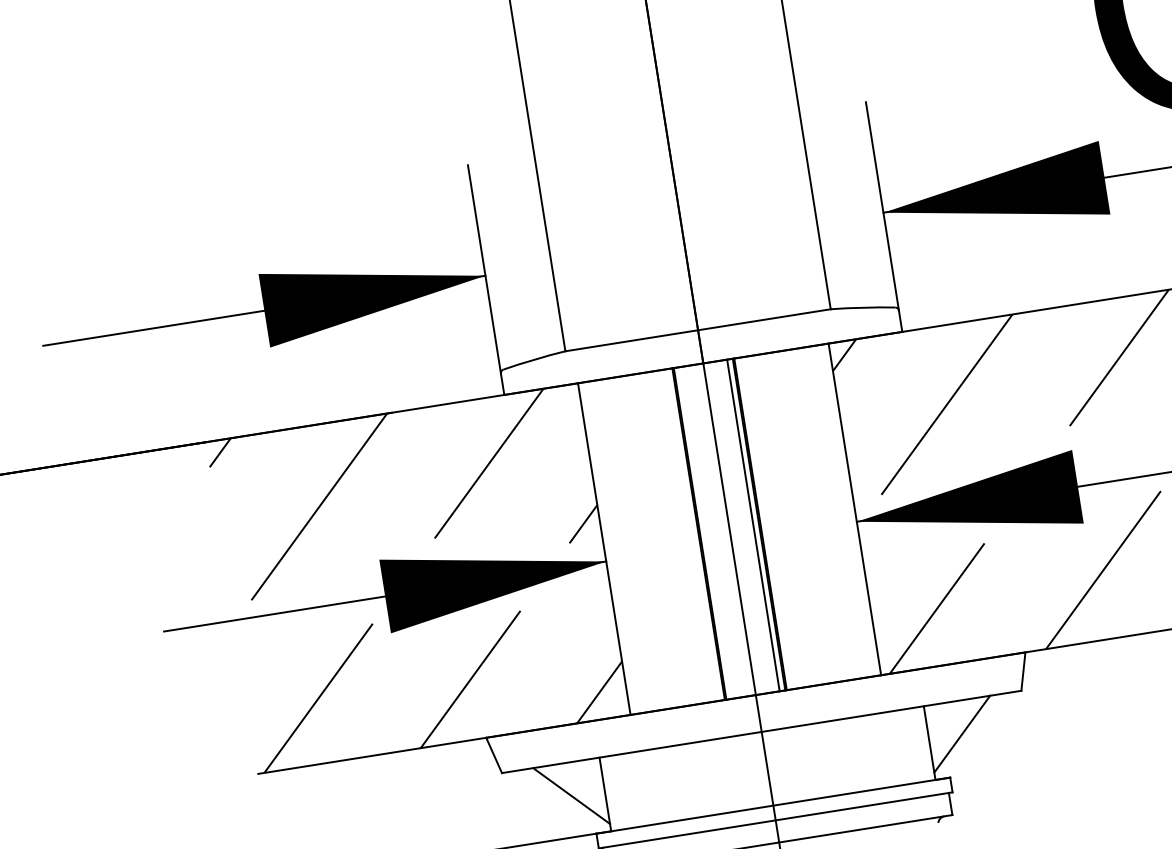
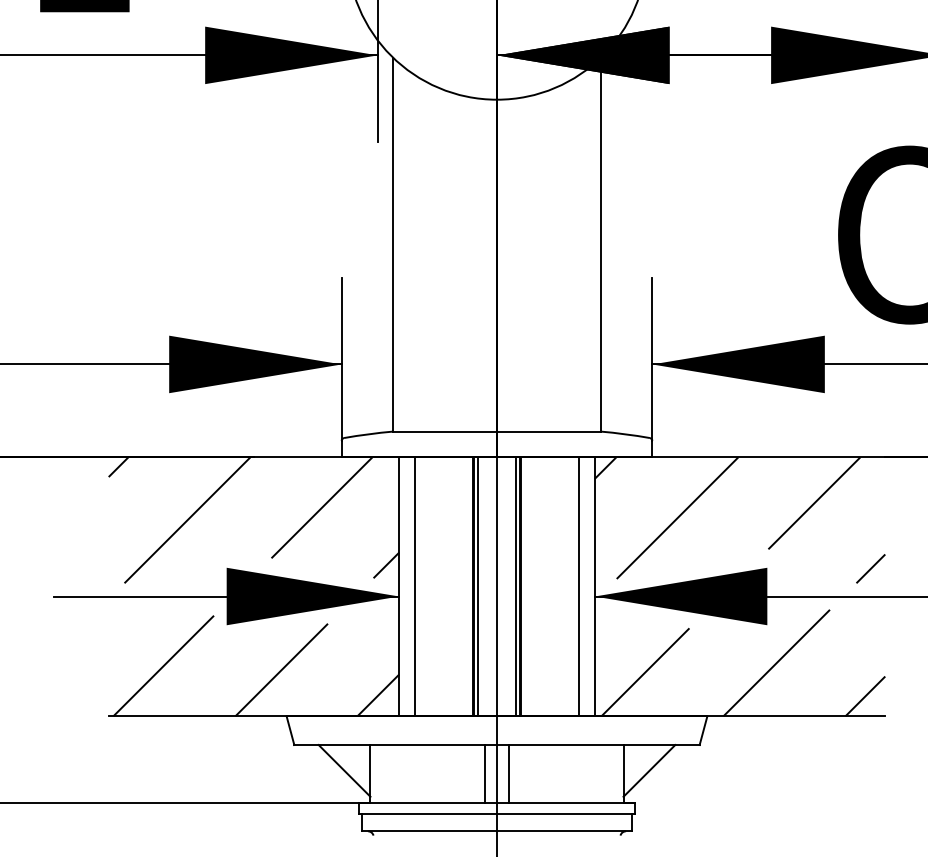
line: (833, 512) -> (578, 586), added
line: (705, 532) -> (478, 586), added
line: (625, 545) -> (415, 586), added
line: (783, 765) -> (509, 773), added
line: (751, 770) -> (484, 773), added

